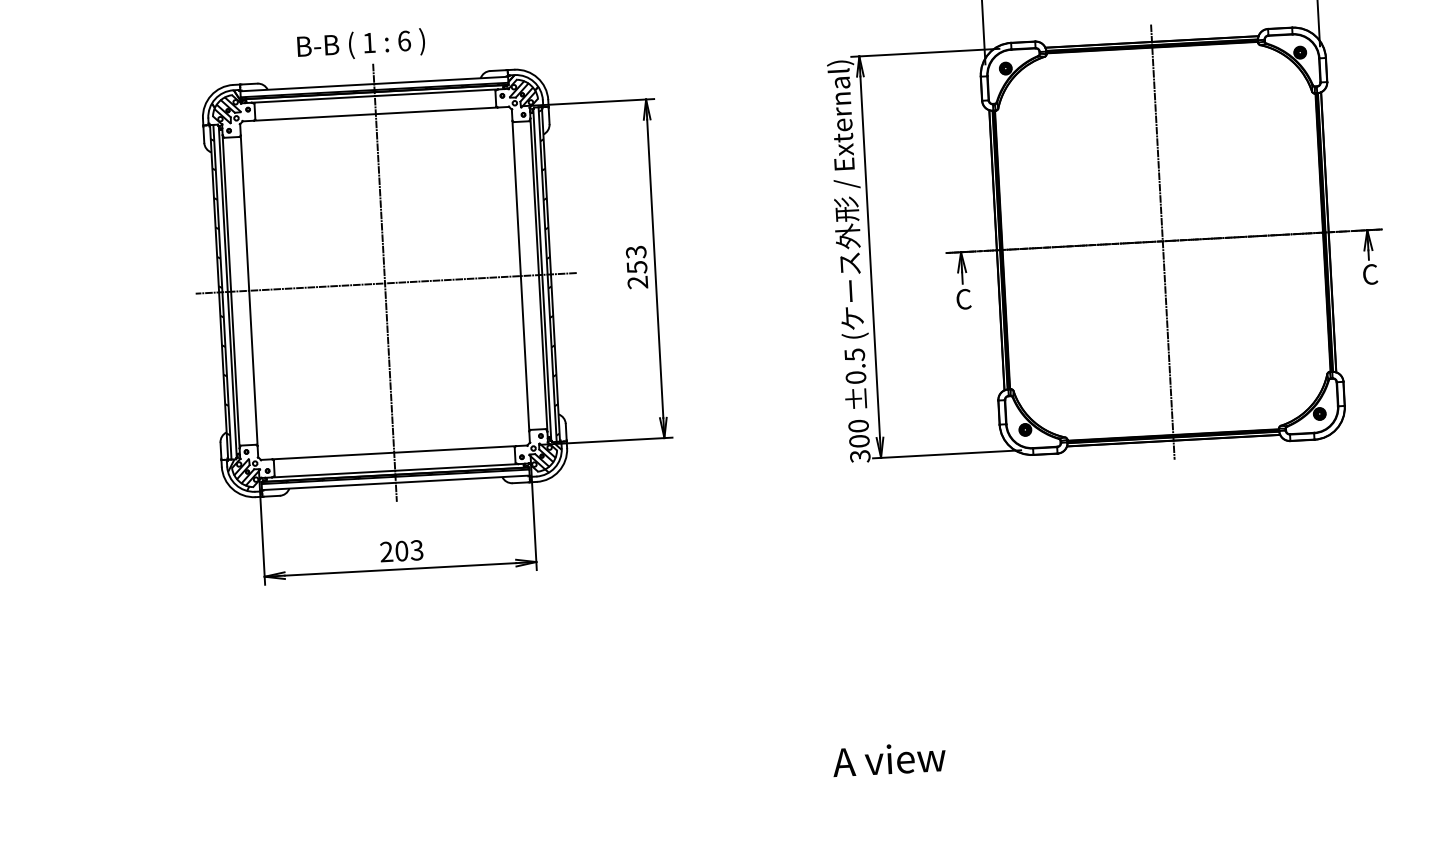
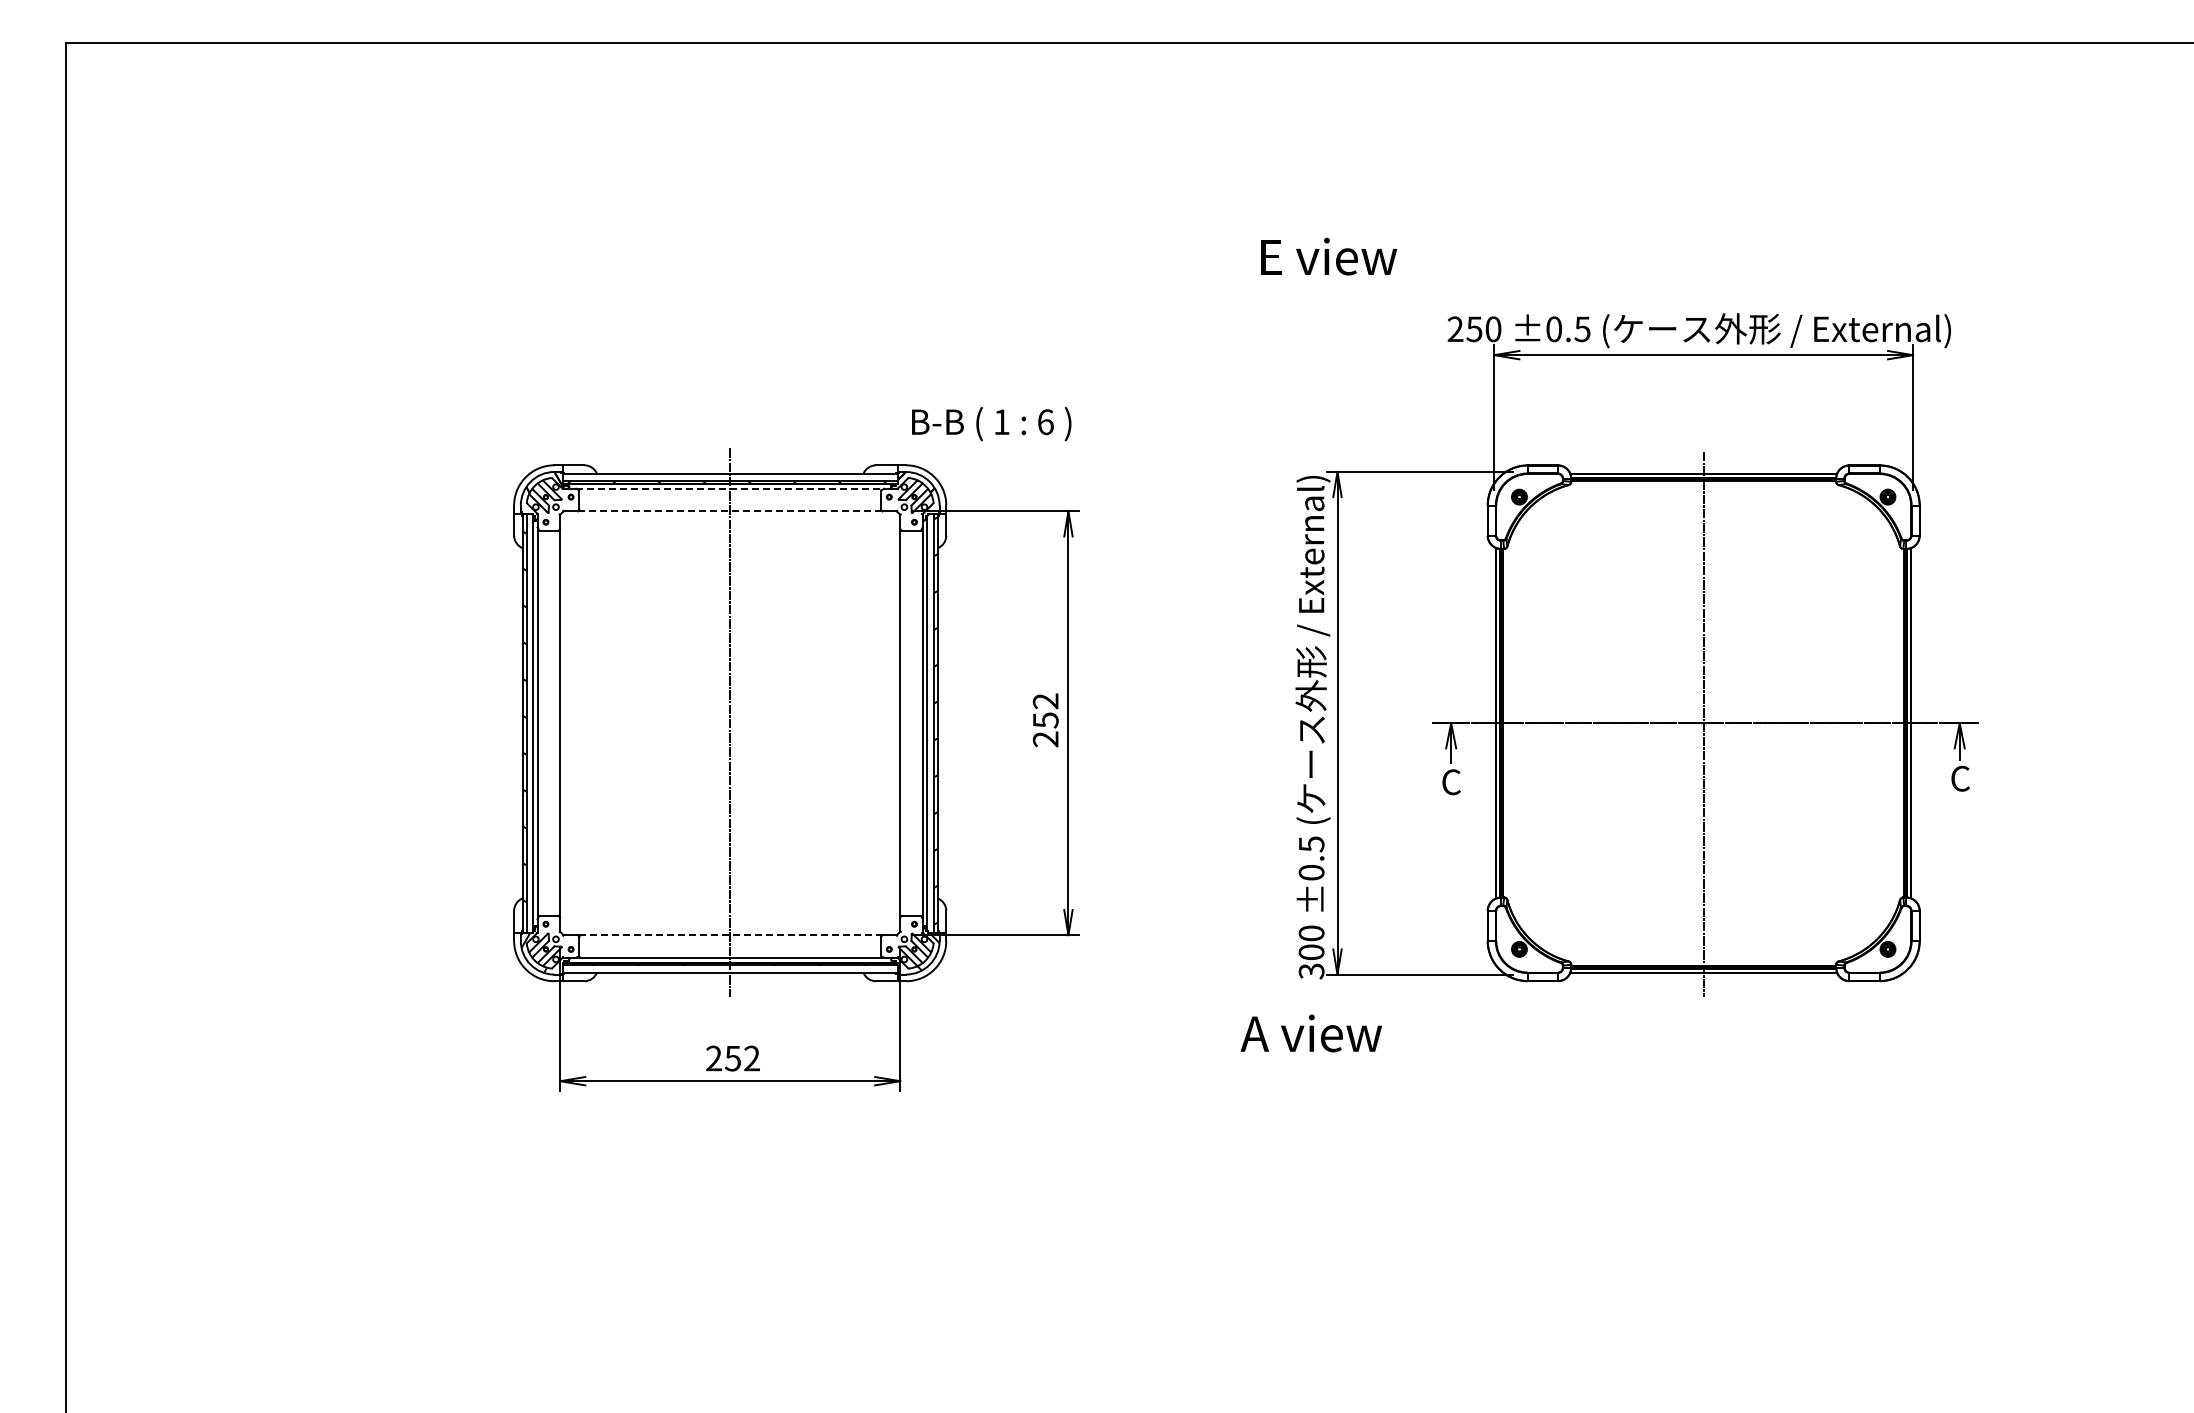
text: (361, 45) -> (991, 424), moved
line: (375, 95) -> (730, 488), solid -> dashed
line: (376, 114) -> (730, 511), solid -> dashed
text: (635, 252) -> (1045, 701), 253 -> 252
line: (386, 283) -> (731, 723), removed
line: (394, 452) -> (730, 935), solid -> dashed
text: (408, 550) -> (741, 1058), 203 -> 252
text: (888, 759) -> (1310, 1033), moved

